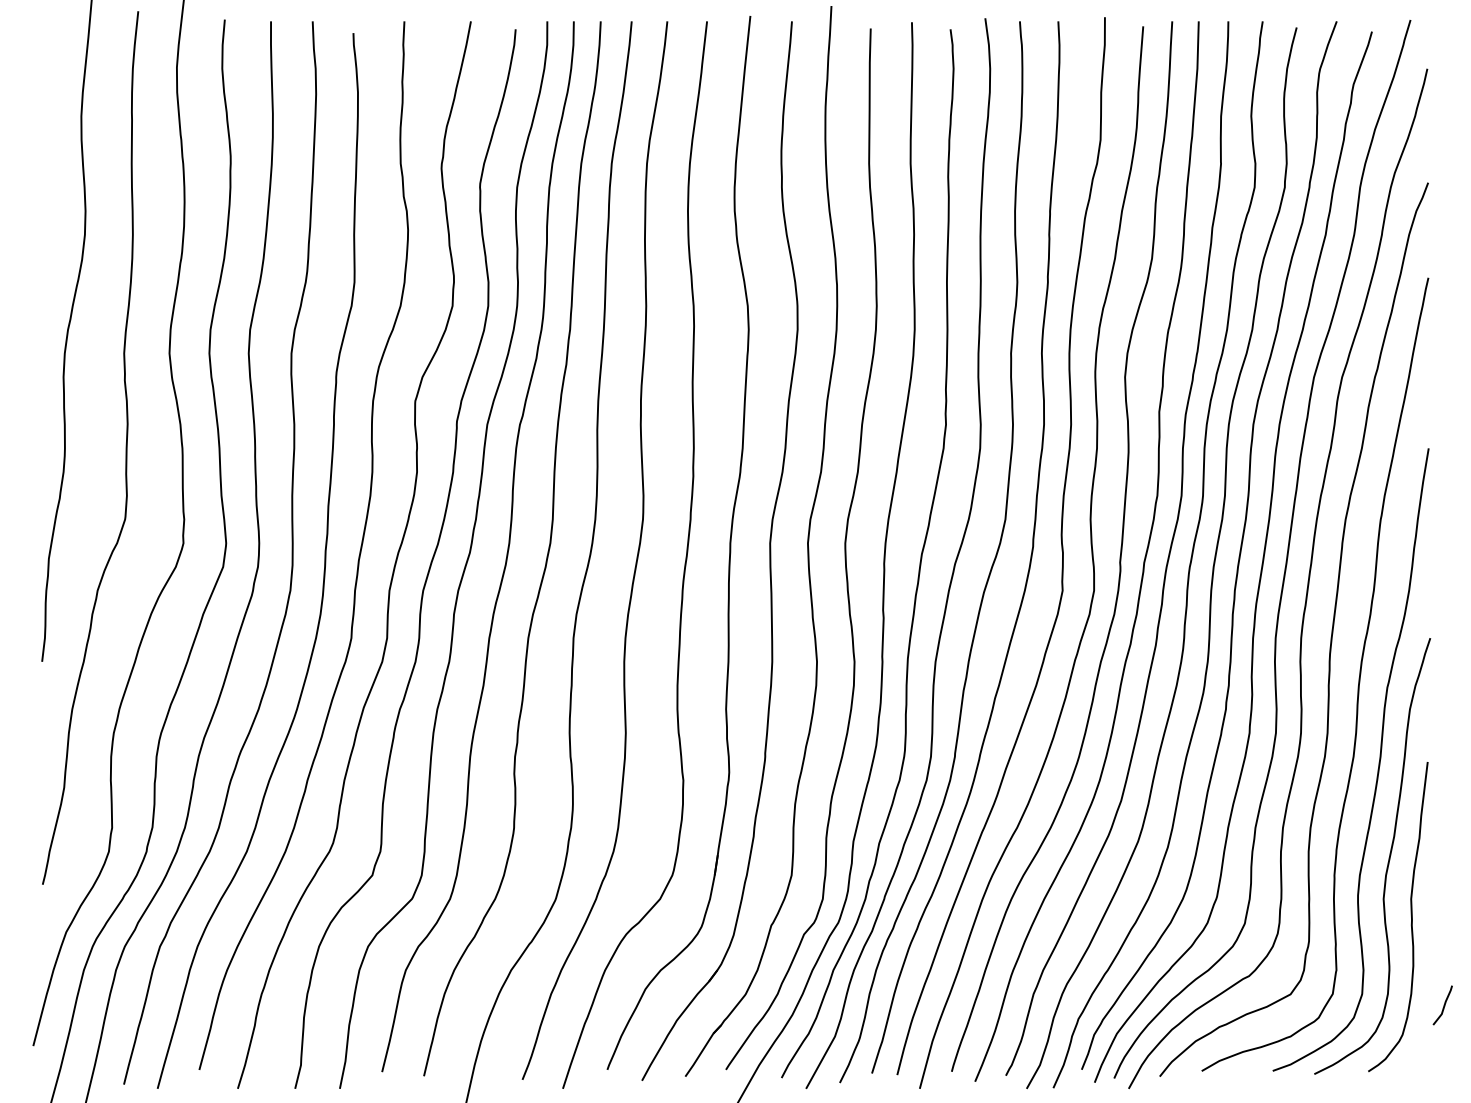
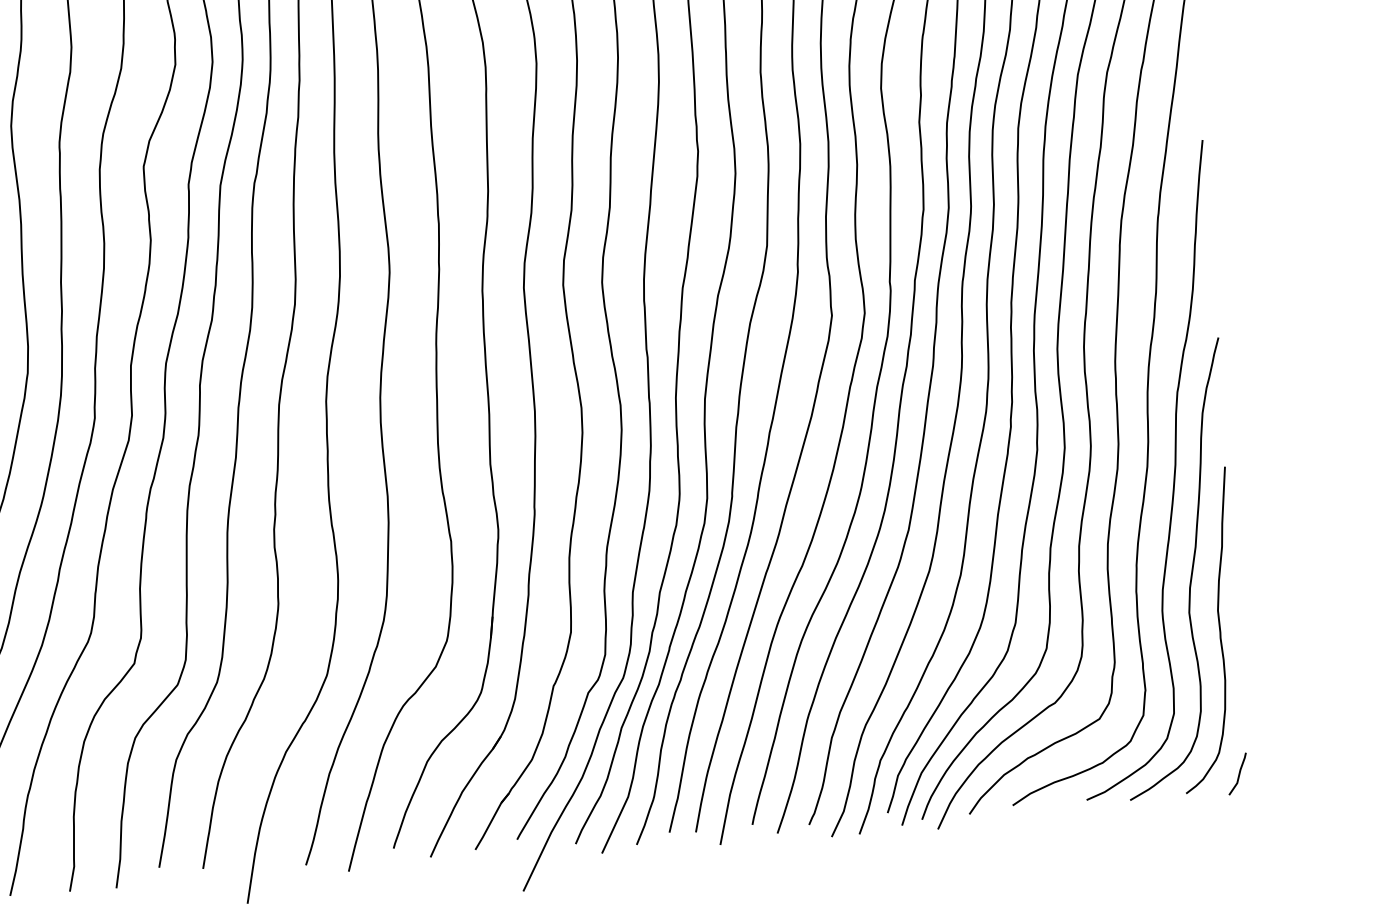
line: (1443, 1005) -> (1238, 774), moved

